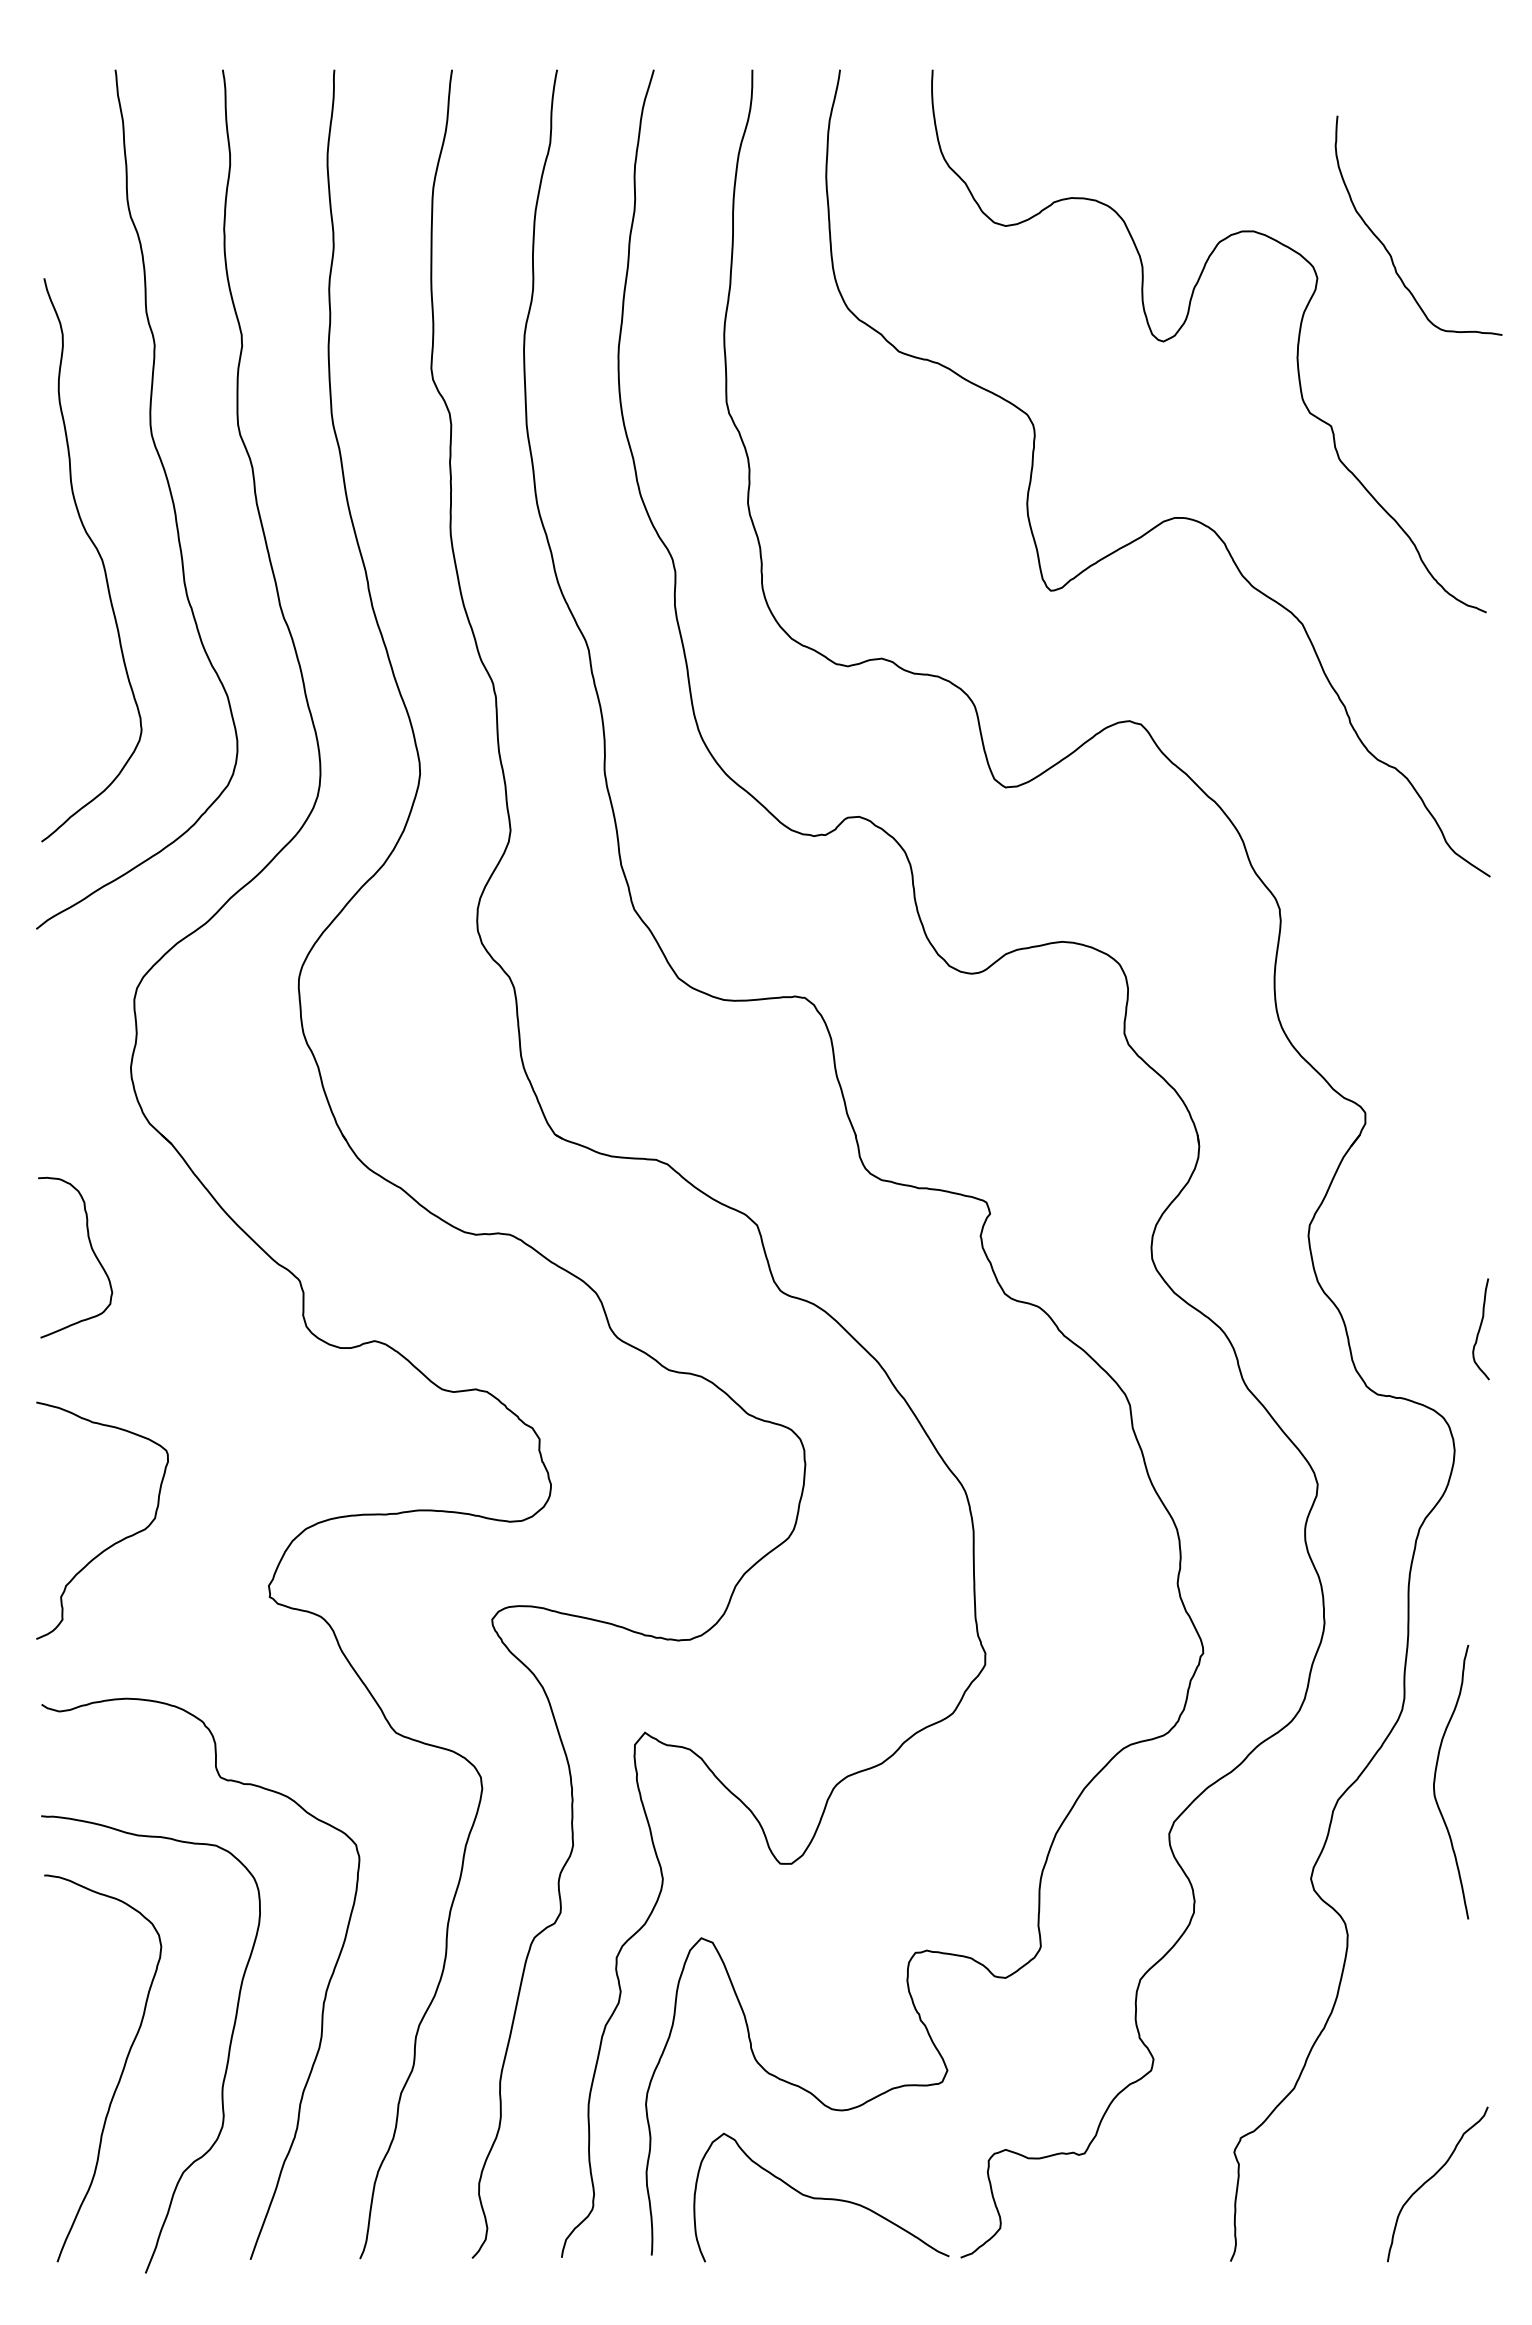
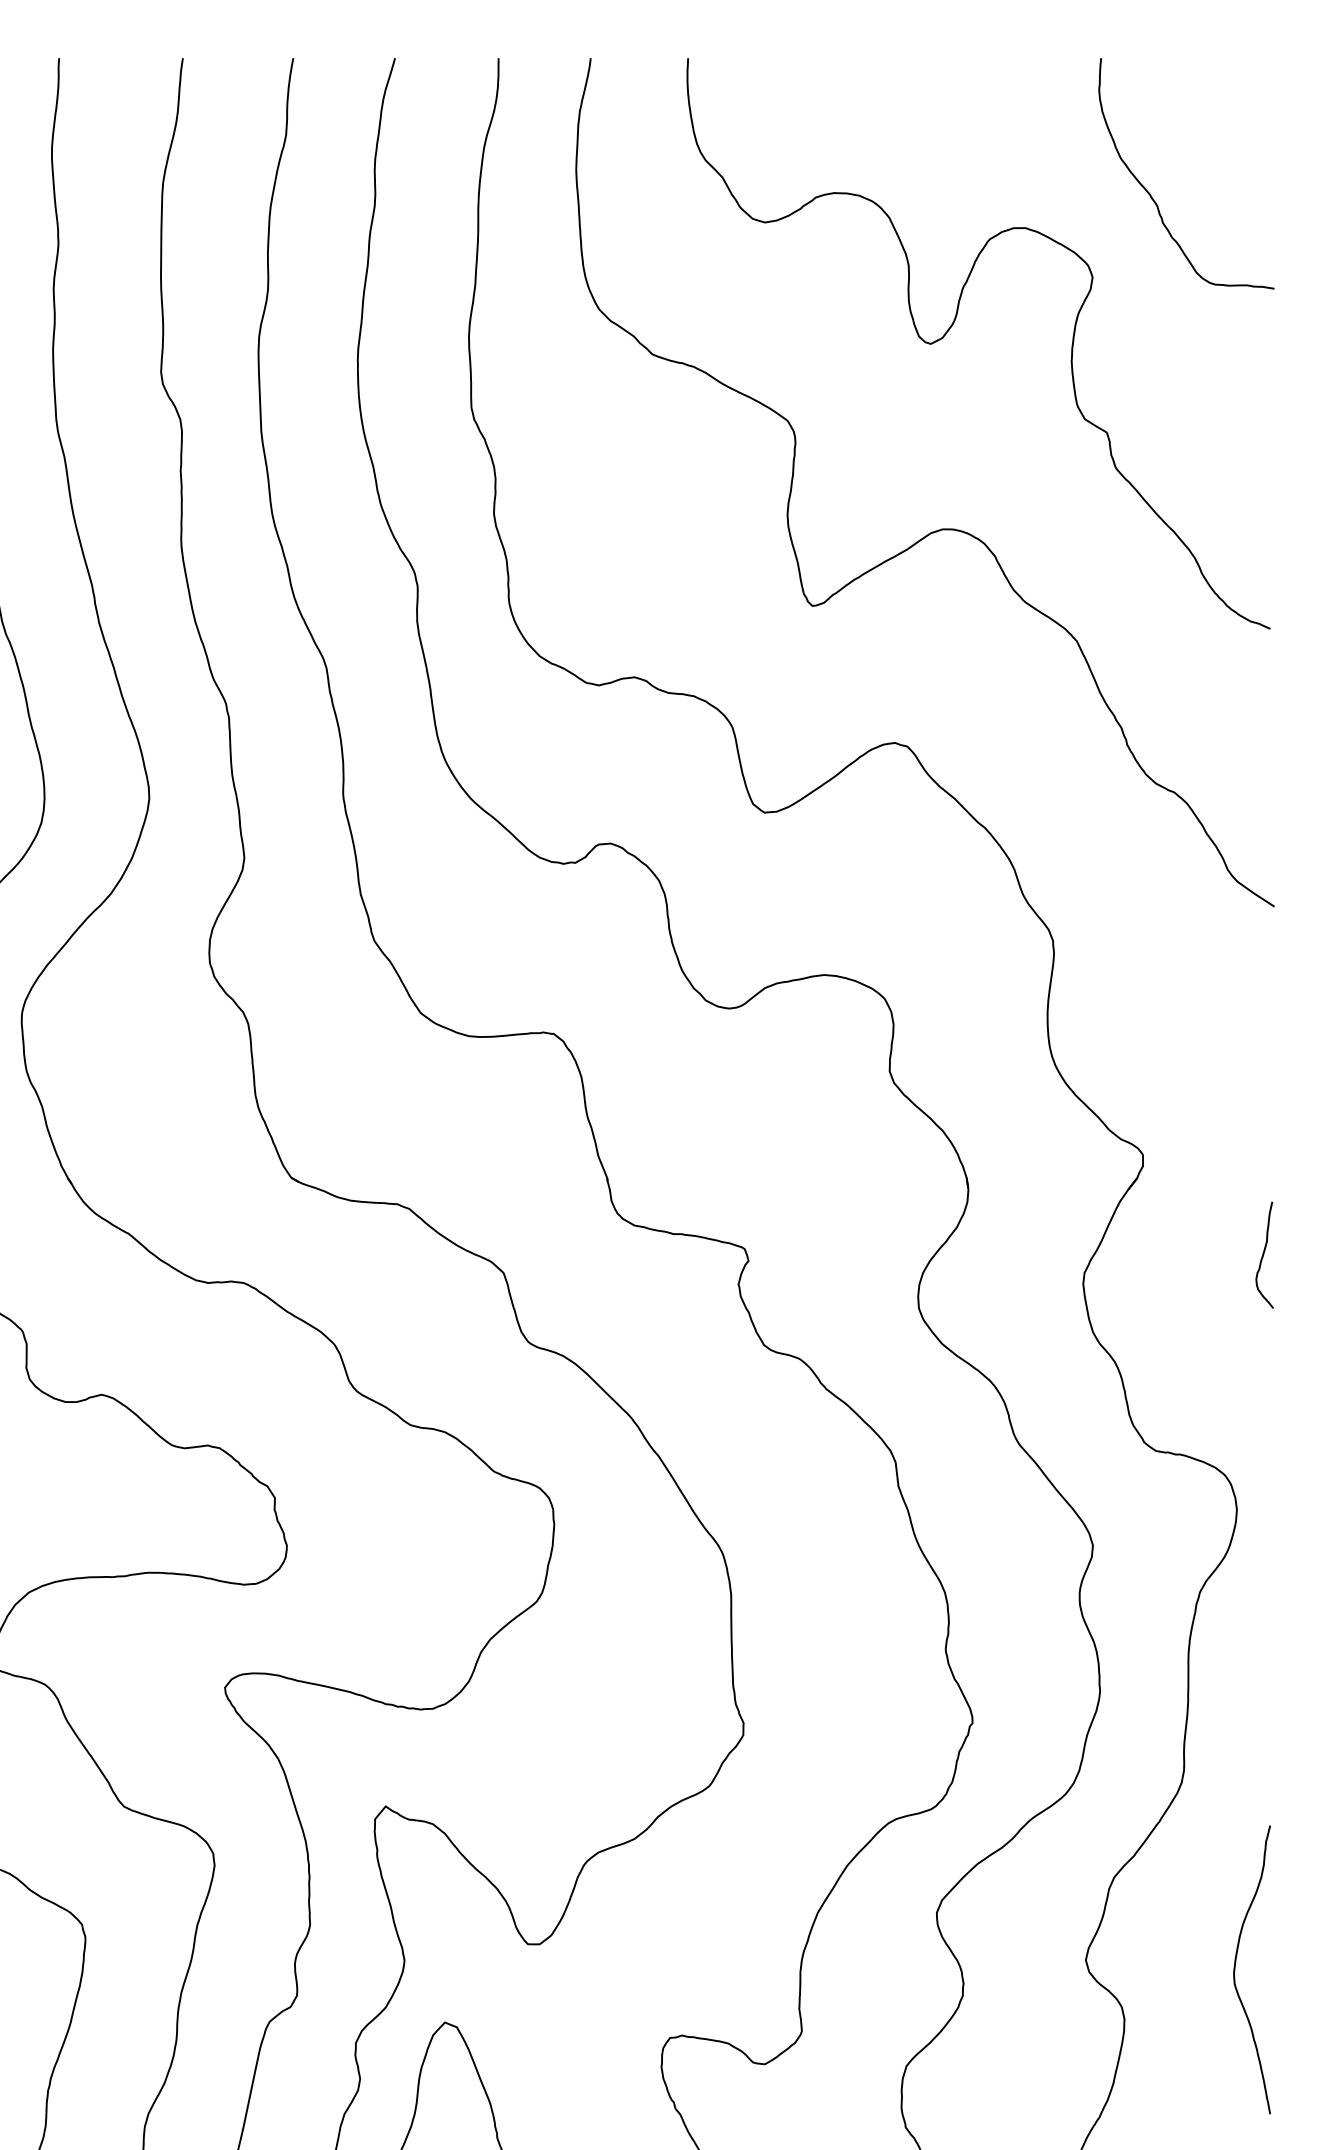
curve: (1386, 247) -> (1152, 196), moved
curve: (1480, 1329) -> (1264, 1255), moved
curve: (1435, 1781) -> (1235, 1969), moved

